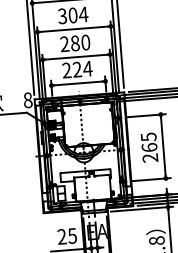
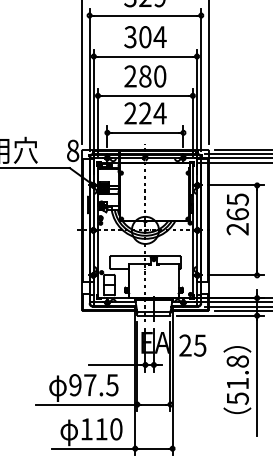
text: (149, 147) -> (237, 214), moved
text: (66, 236) -> (192, 345), moved

